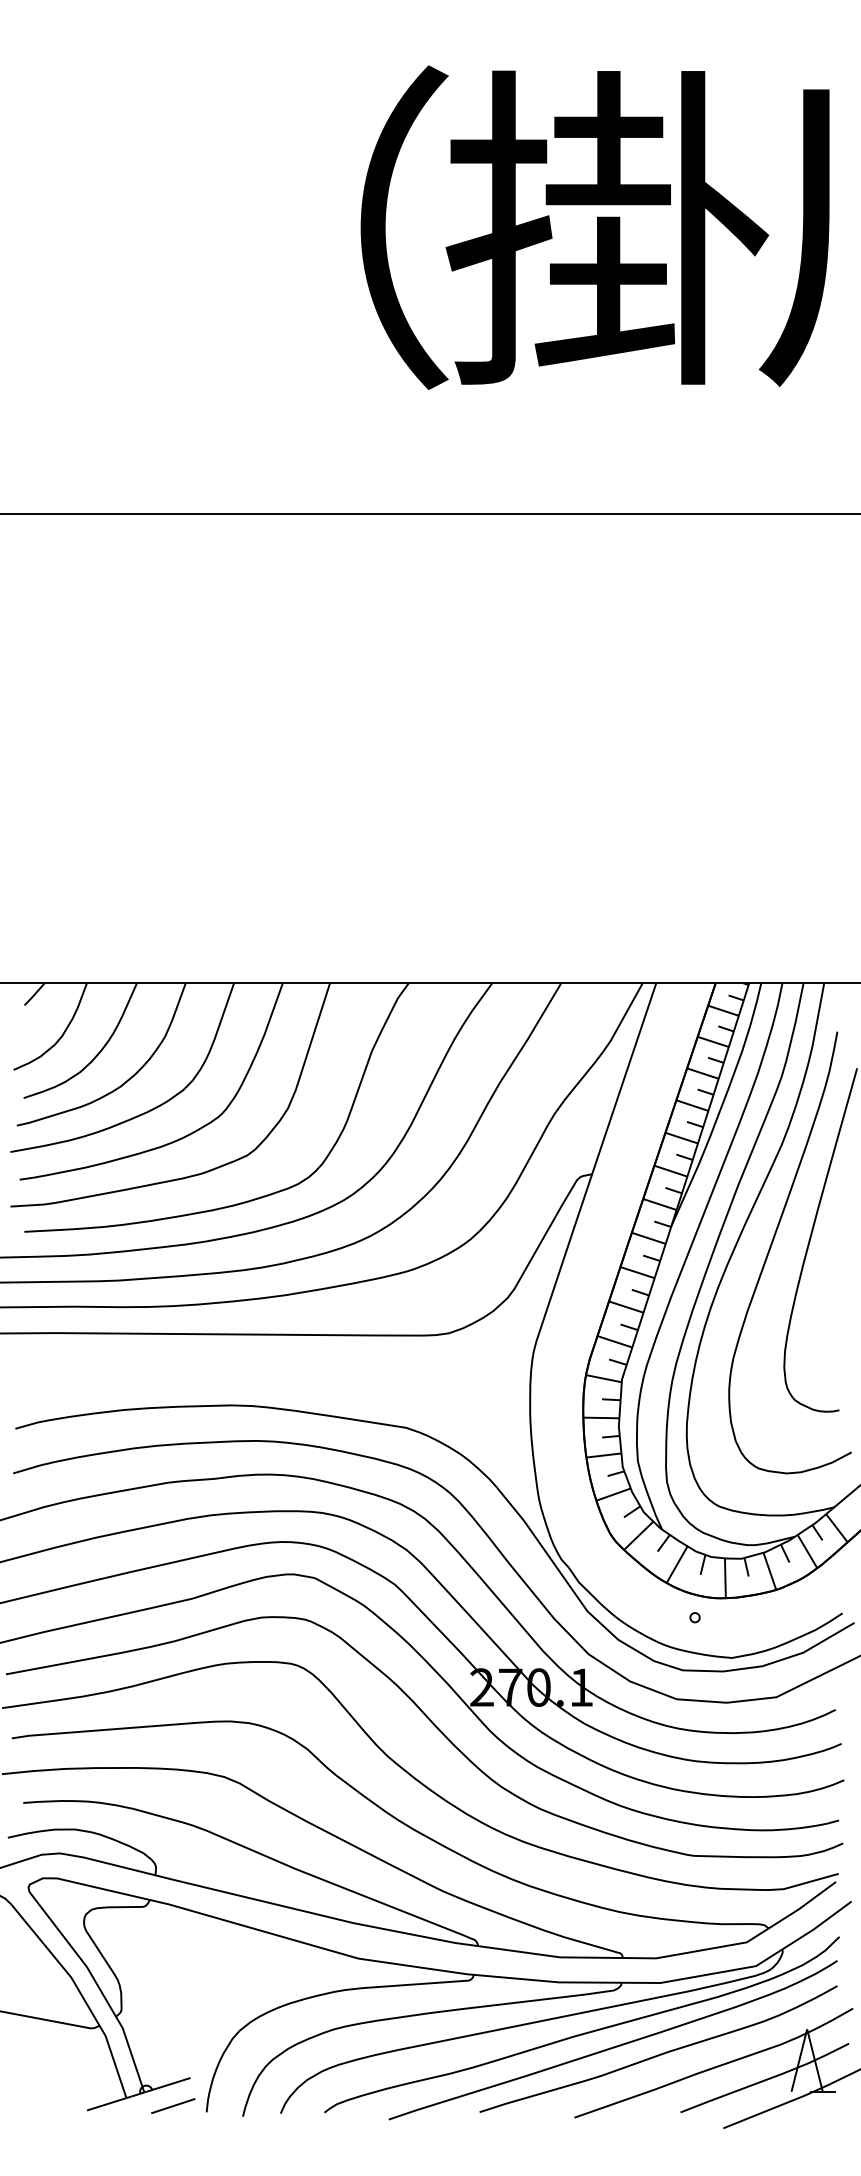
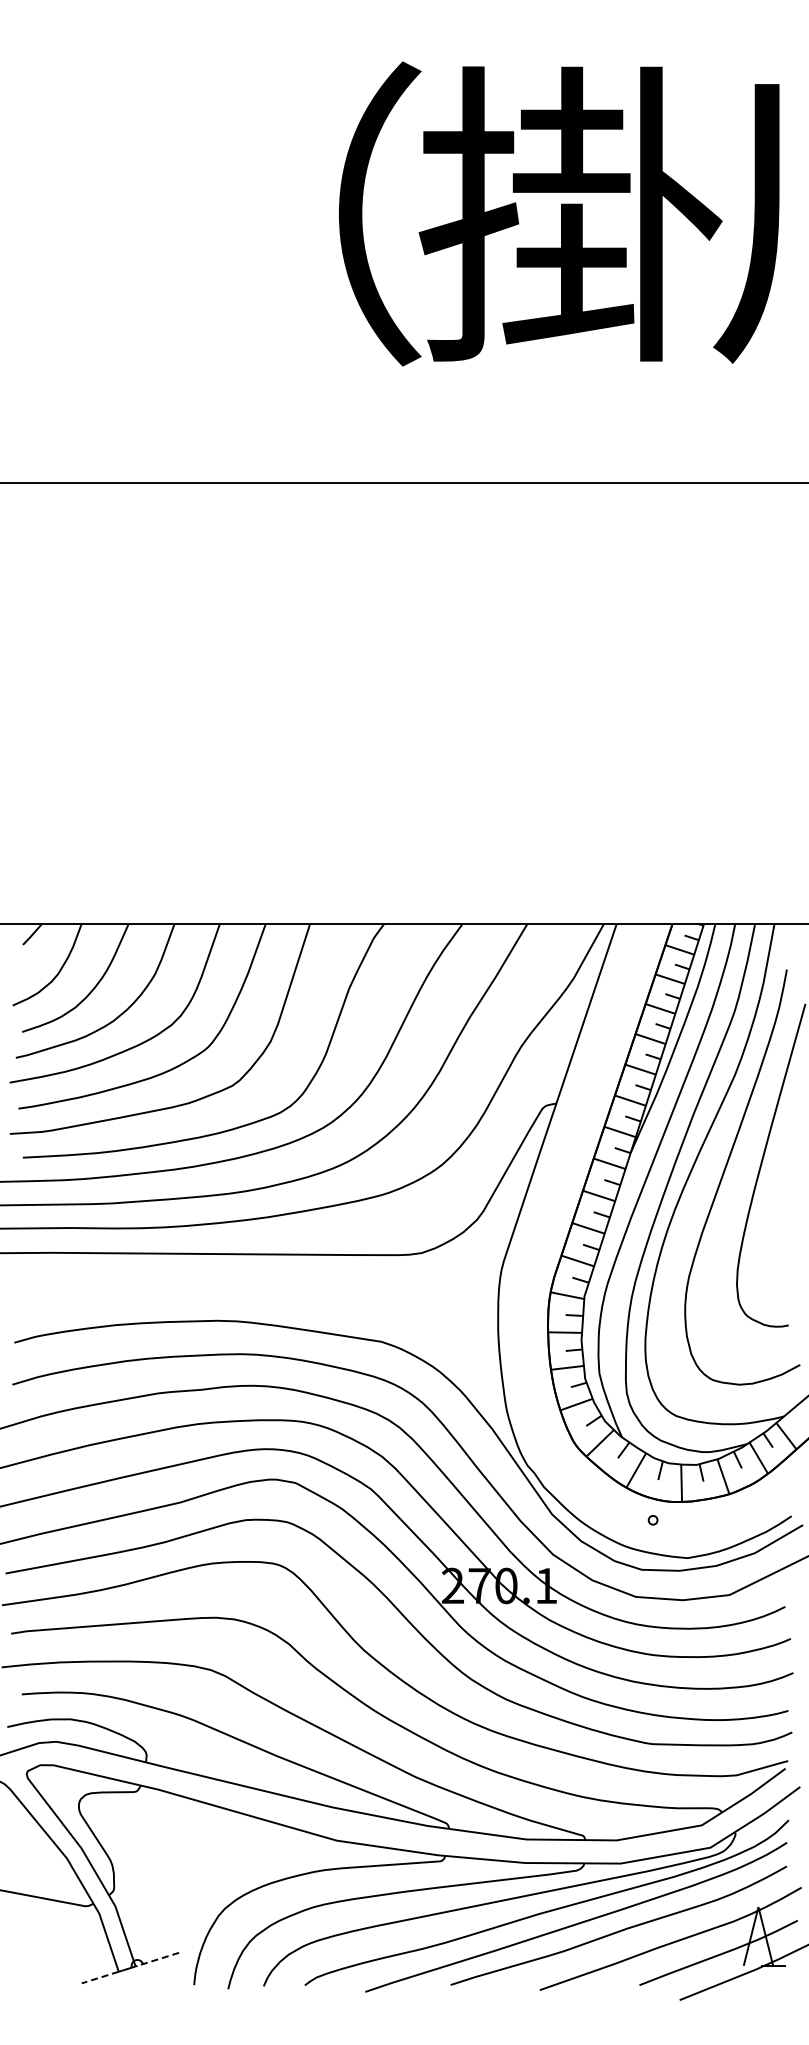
line: (168, 2085) -> (158, 1959), solid -> dashed
line: (105, 2104) -> (99, 1977), solid -> dashed
line: (172, 2105) -> (162, 1978), removed

